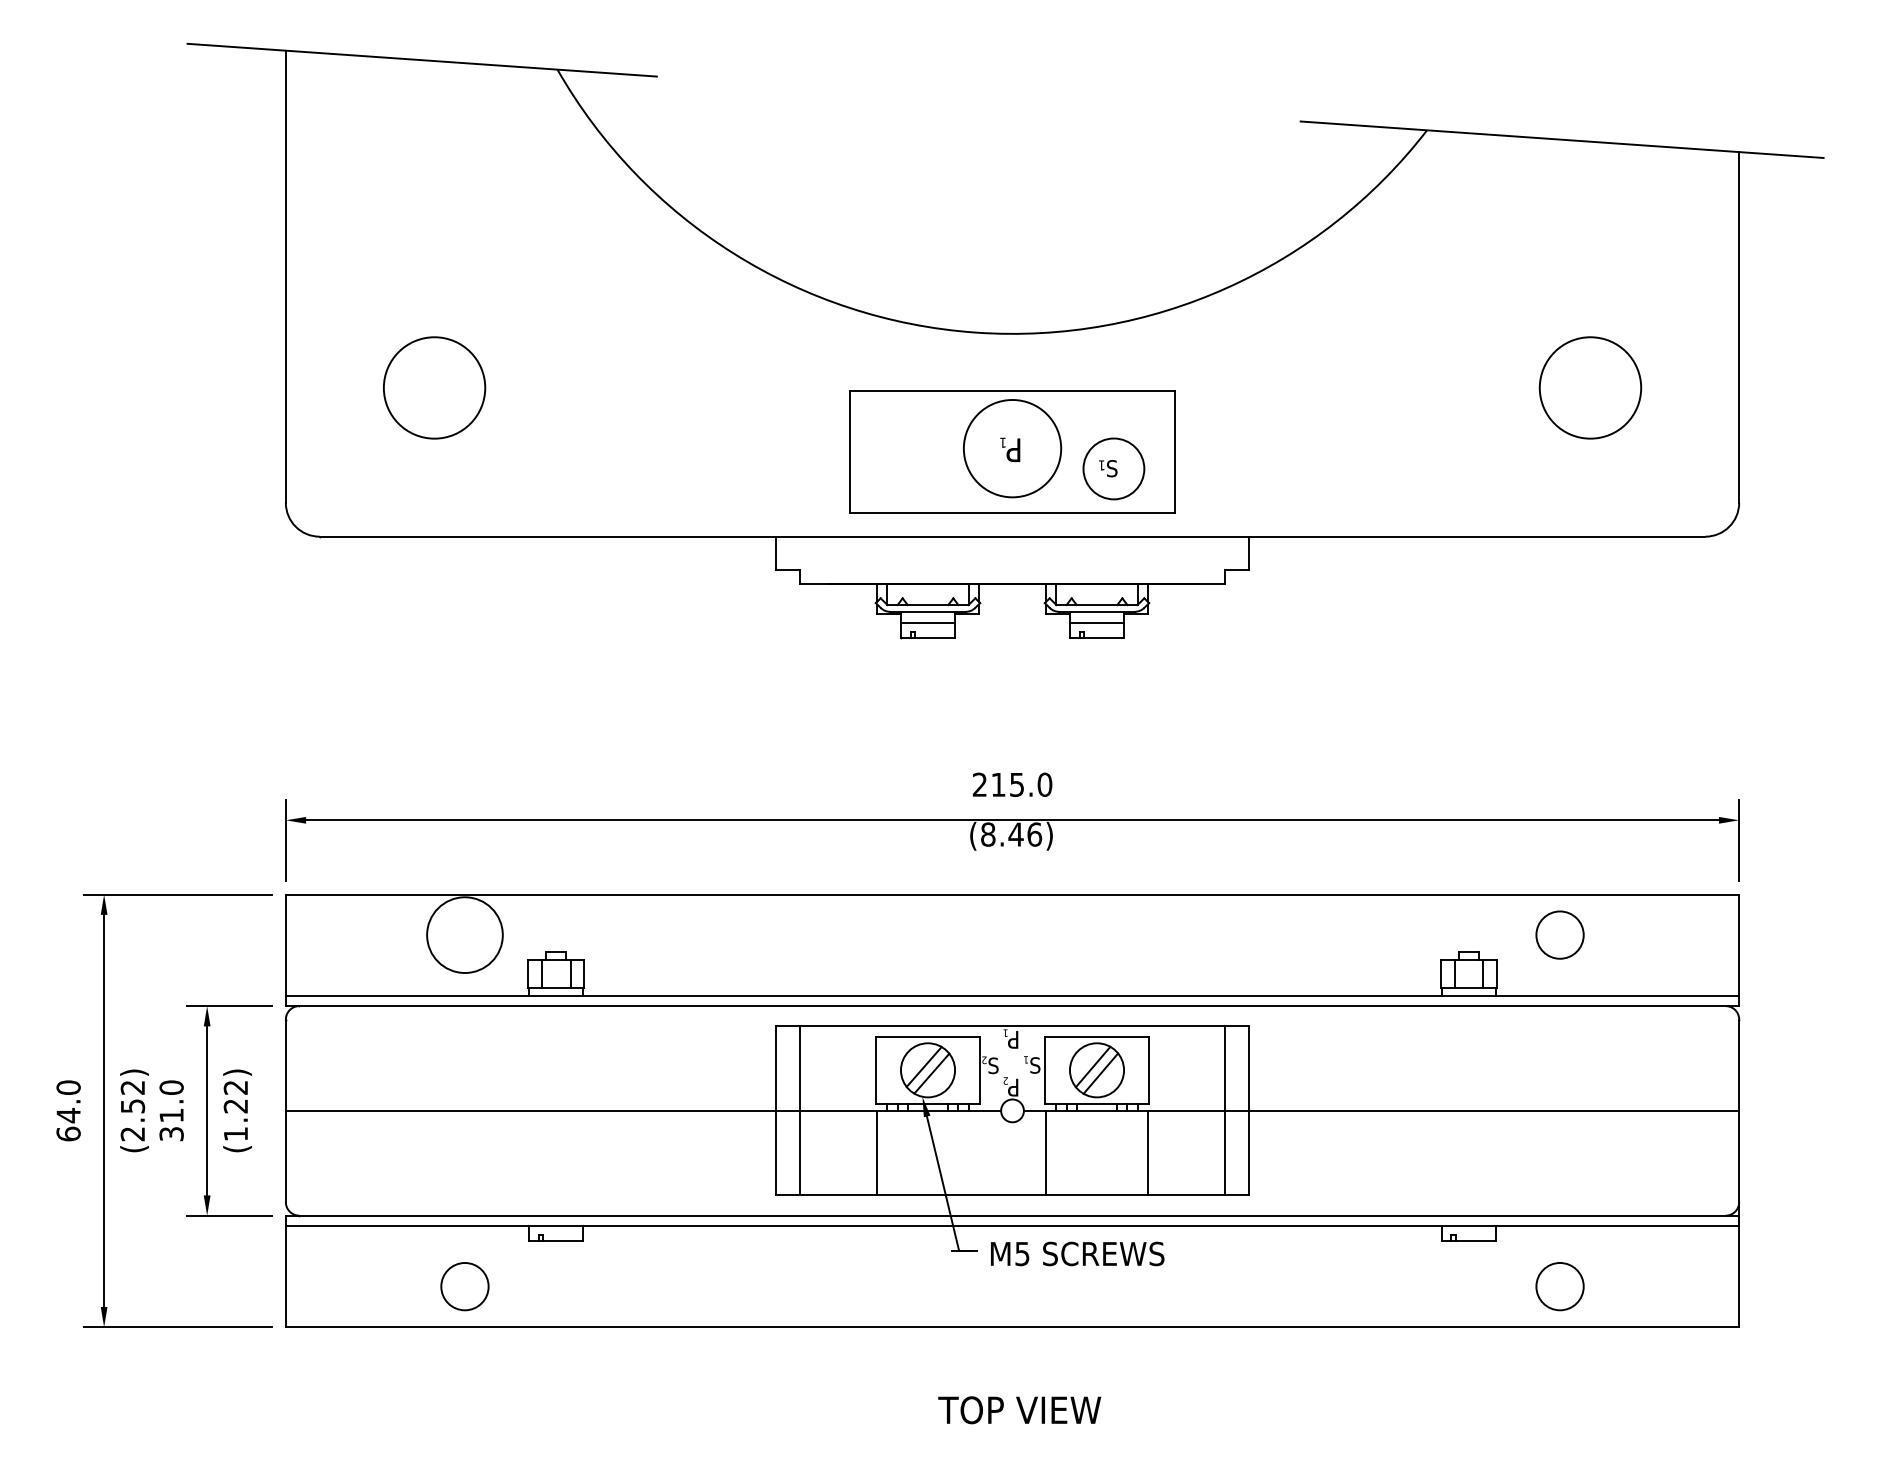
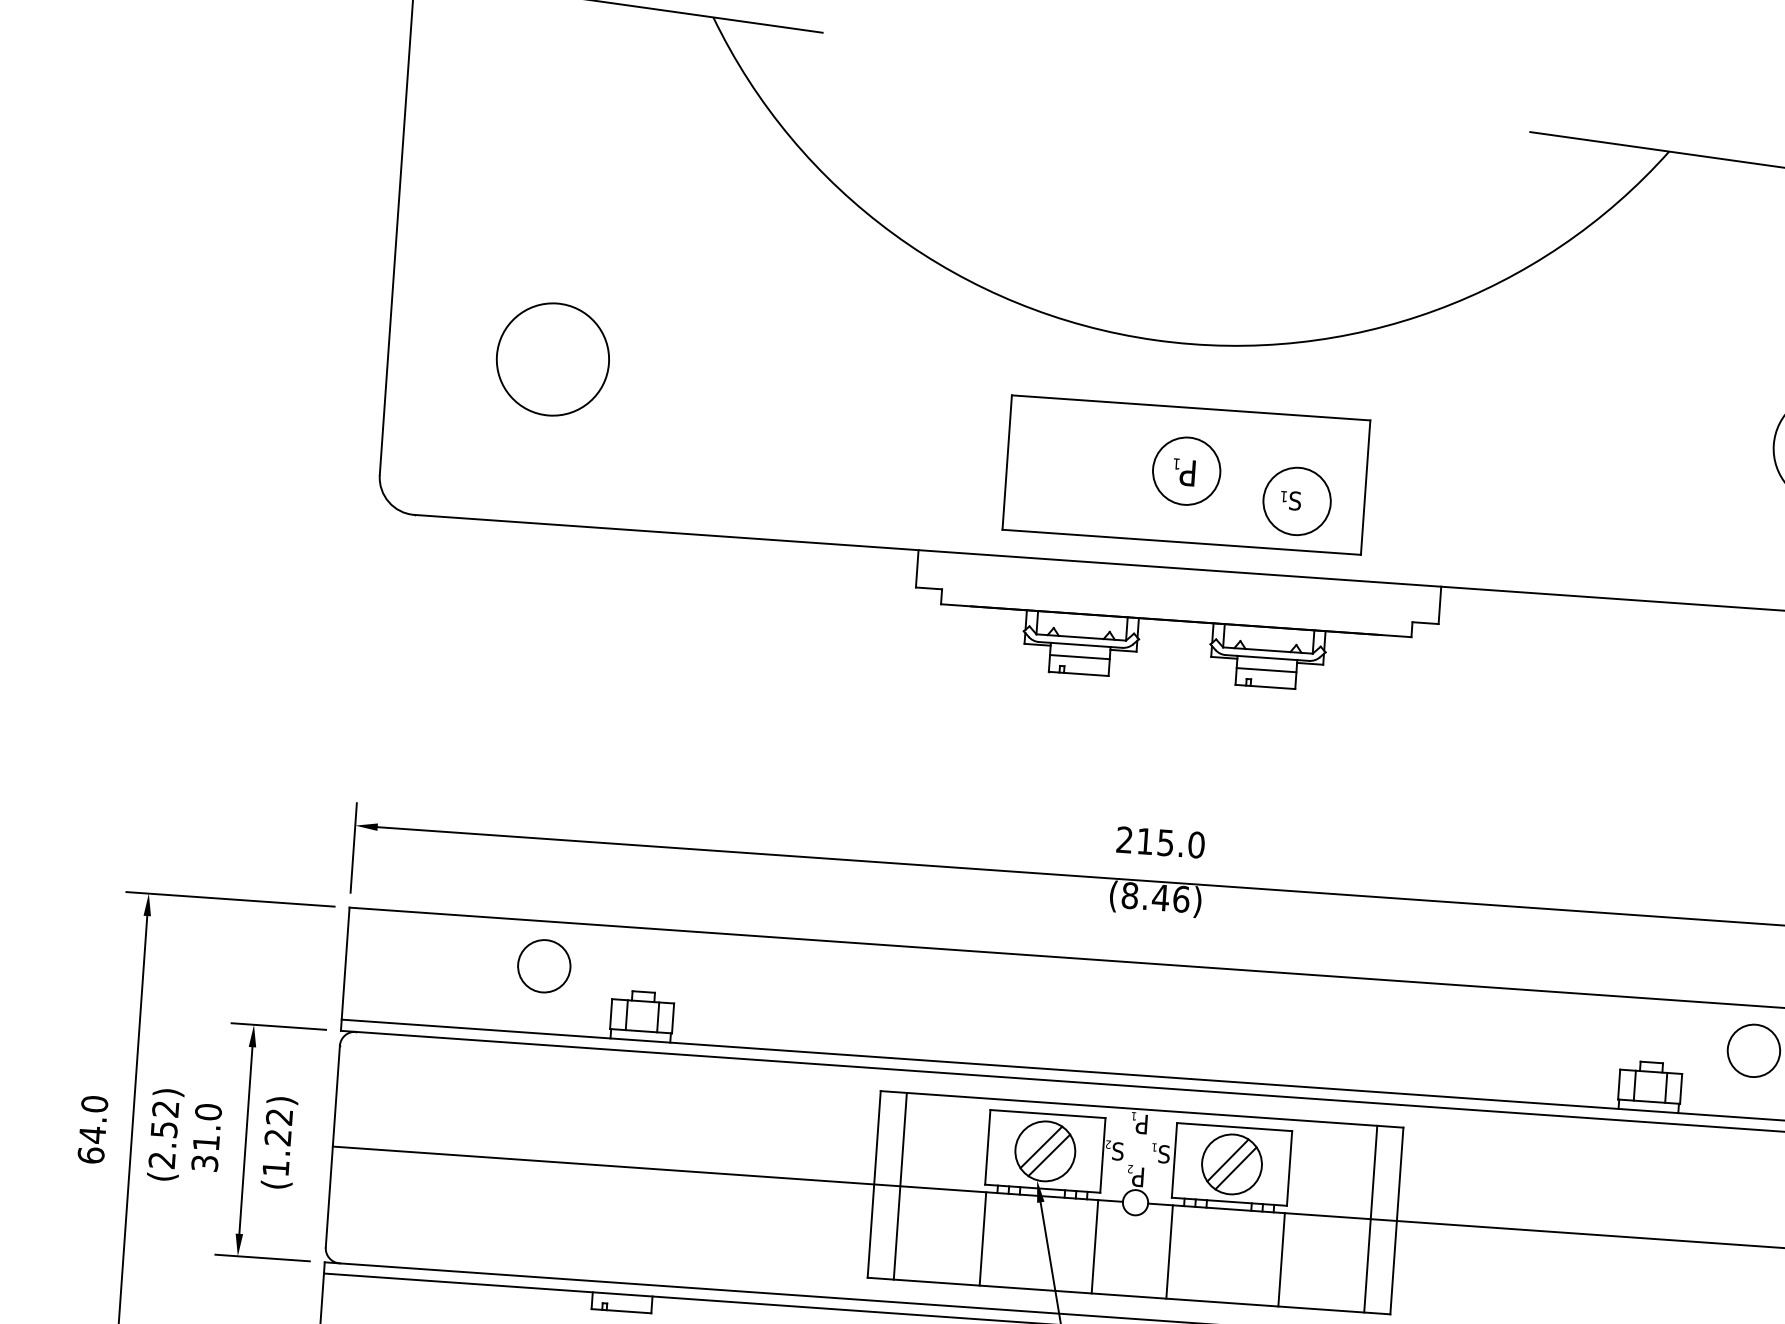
circle: (1012, 448) -> (1186, 471), size x0.62
circle: (464, 934) -> (543, 965), size x0.62
line: (978, 1152) -> (1094, 1246), added

